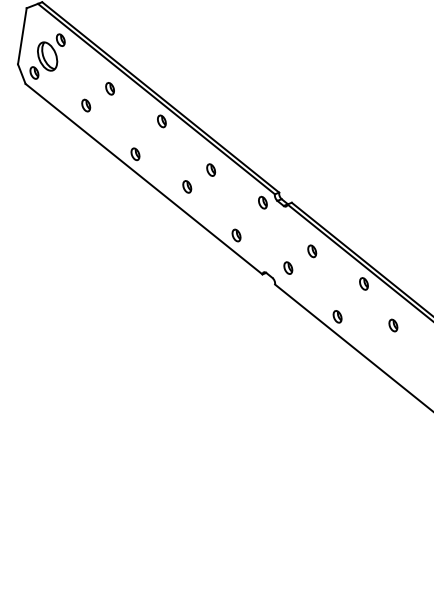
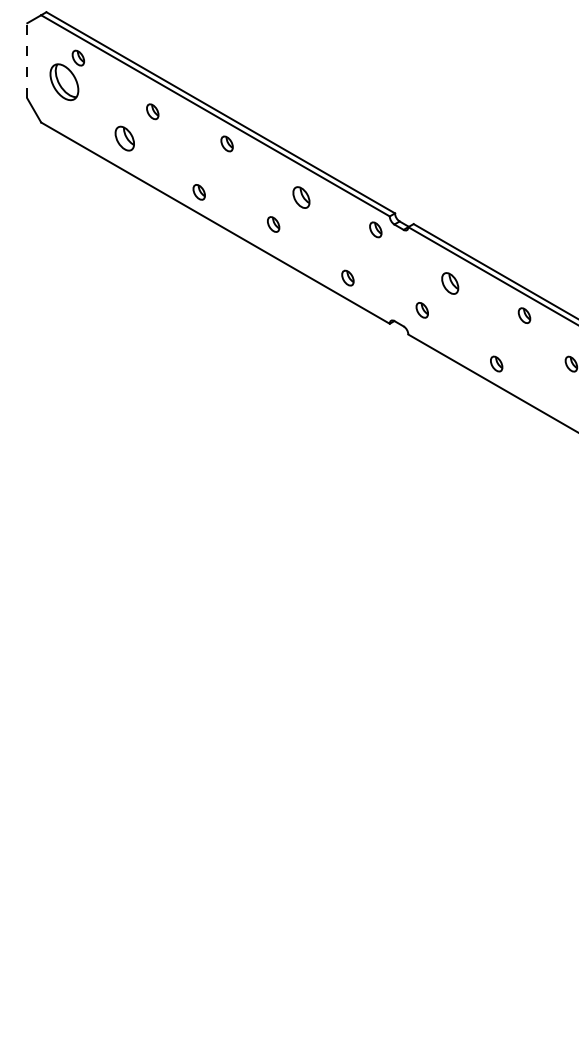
line: (22, 36) -> (27, 60), solid -> dashed
part: (34, 73) -> (50, 106), removed
part: (85, 105) -> (124, 138), size x1.6
part: (211, 169) -> (301, 197), size x1.4
part: (311, 251) -> (449, 283), size x1.4

